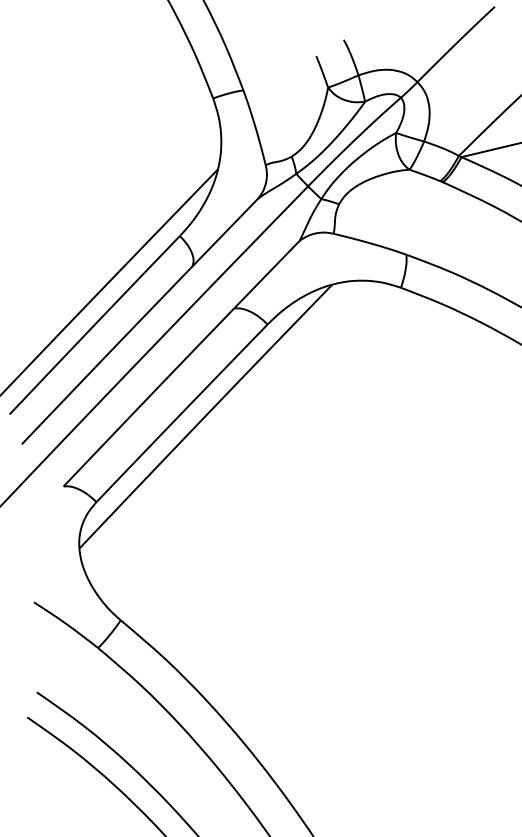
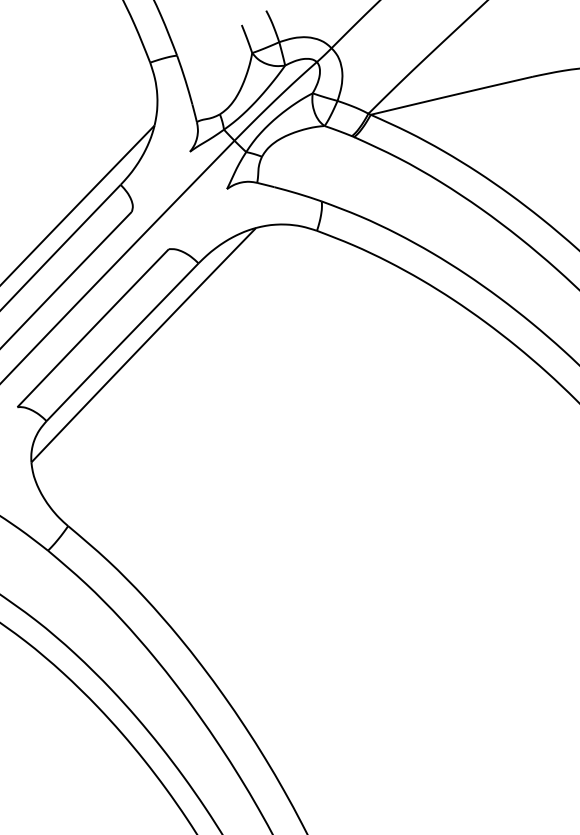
line: (224, 232) -> (160, 181), removed
line: (266, 275) -> (197, 219), removed

